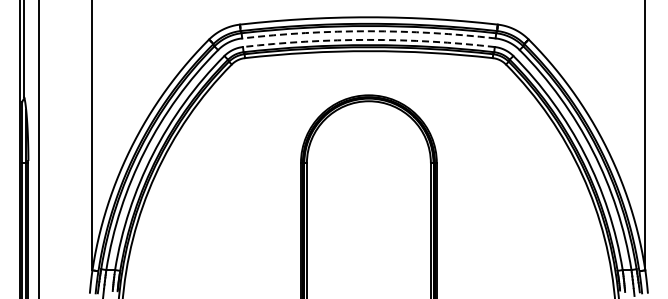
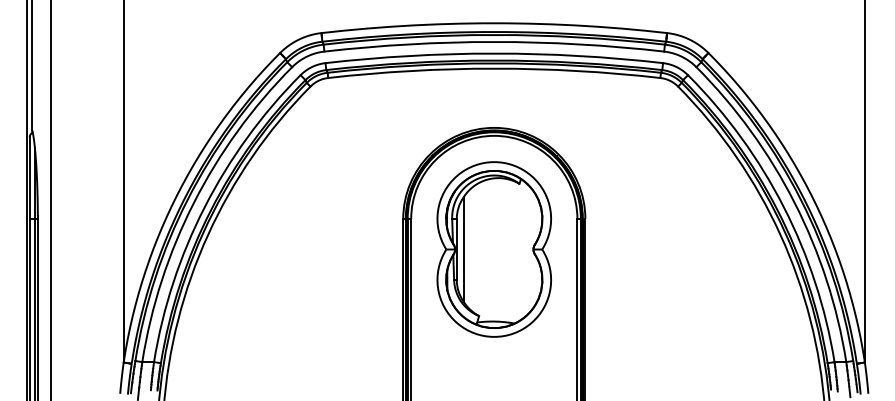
arc: (368, 31) -> (493, 42), dashed -> solid
arc: (368, 39) -> (493, 53), dashed -> solid
part: (368, 185) -> (493, 248), added

